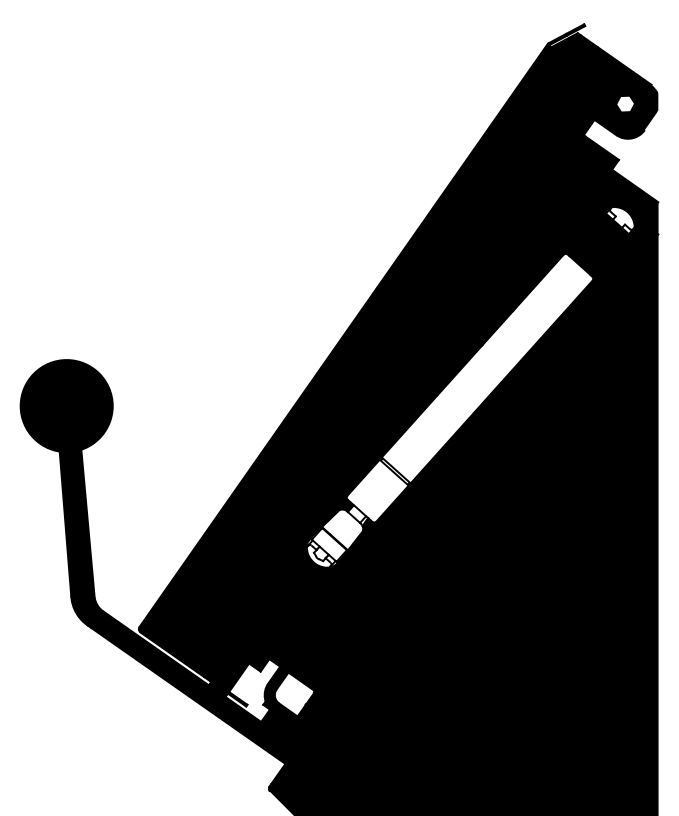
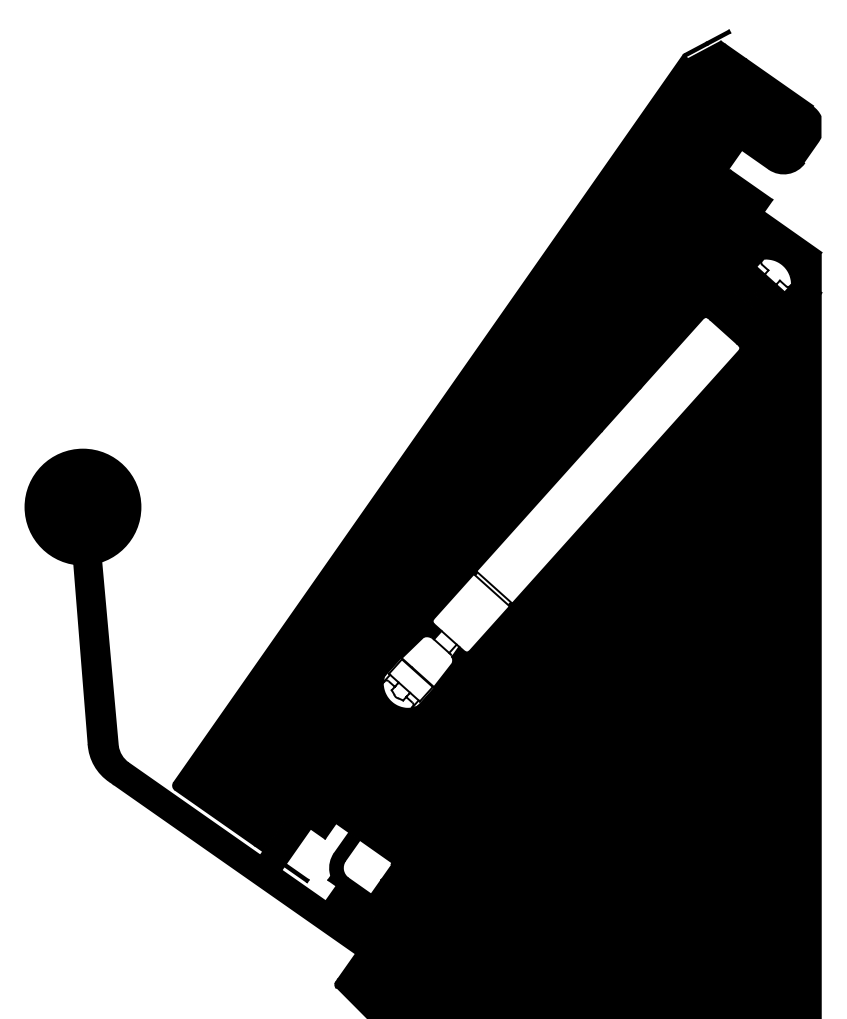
fill: (625, 103) -> (780, 129), added

